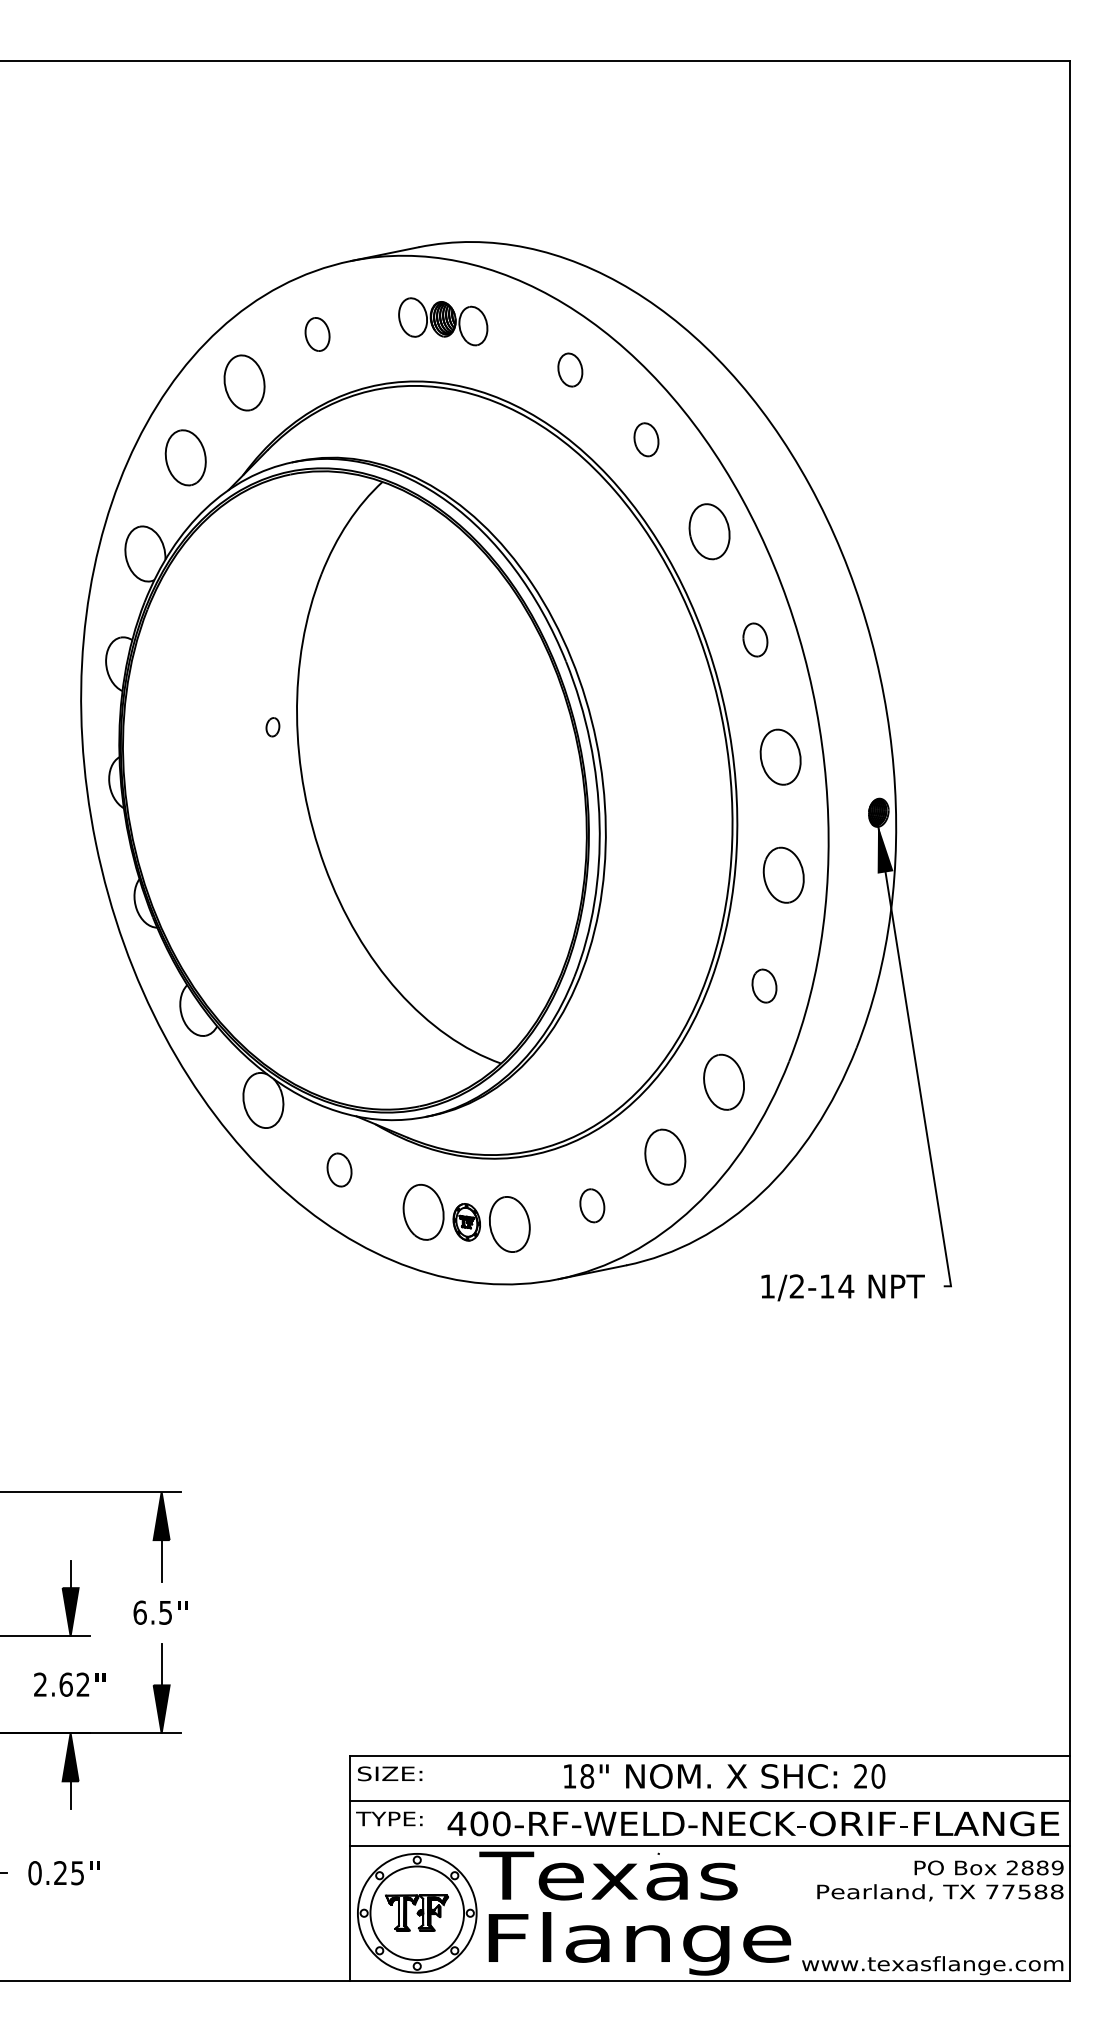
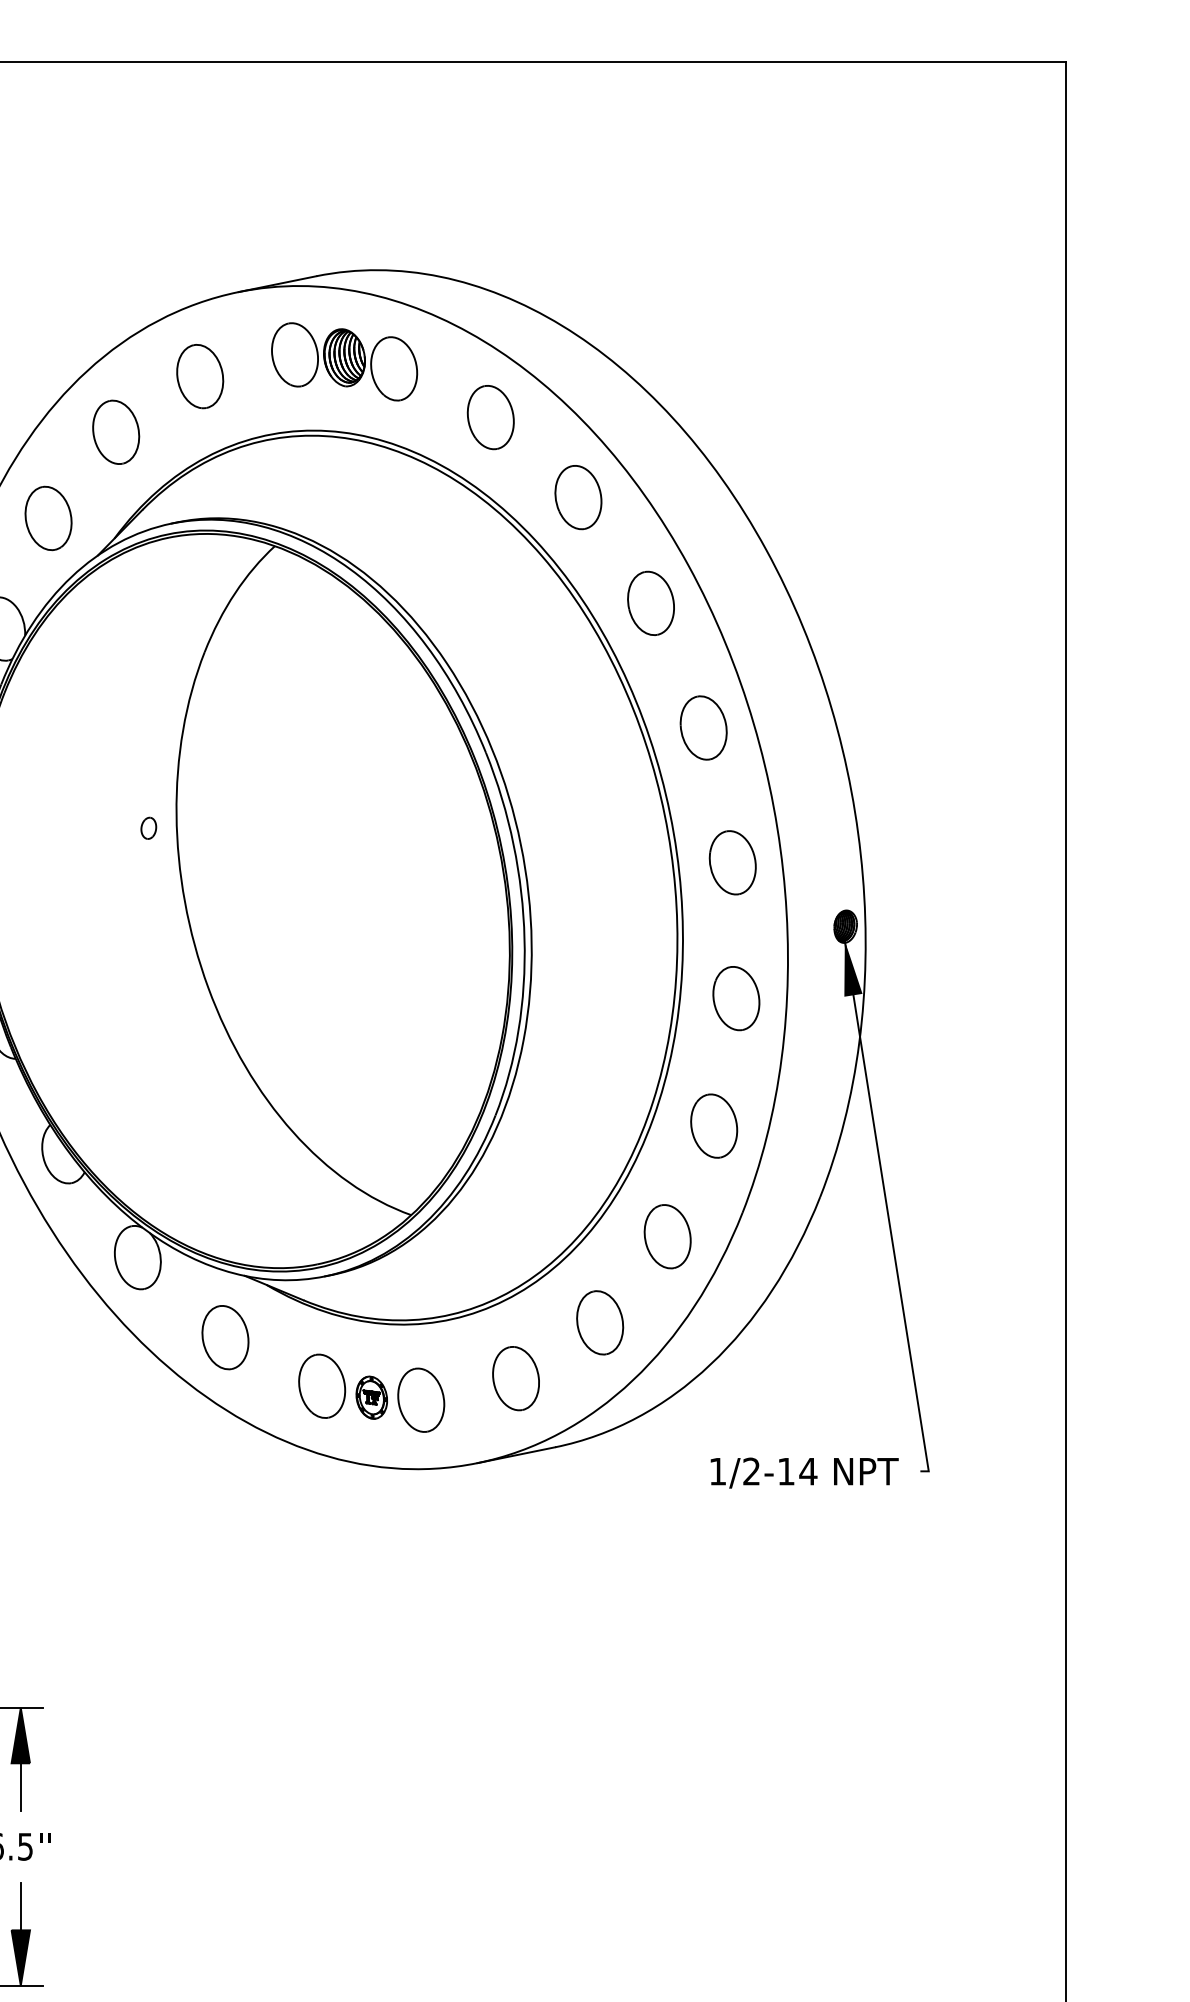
part: (443, 321) -> (344, 361), size x1.43
part: (317, 334) -> (200, 376), size x1.67
part: (570, 369) -> (491, 416), size x1.67
part: (646, 439) -> (578, 497), size x1.67
part: (755, 639) -> (703, 727), size x1.67
part: (764, 985) -> (714, 1125), size x1.67
part: (339, 1169) -> (225, 1336), size x1.67
part: (592, 1205) -> (516, 1378), size x1.67

